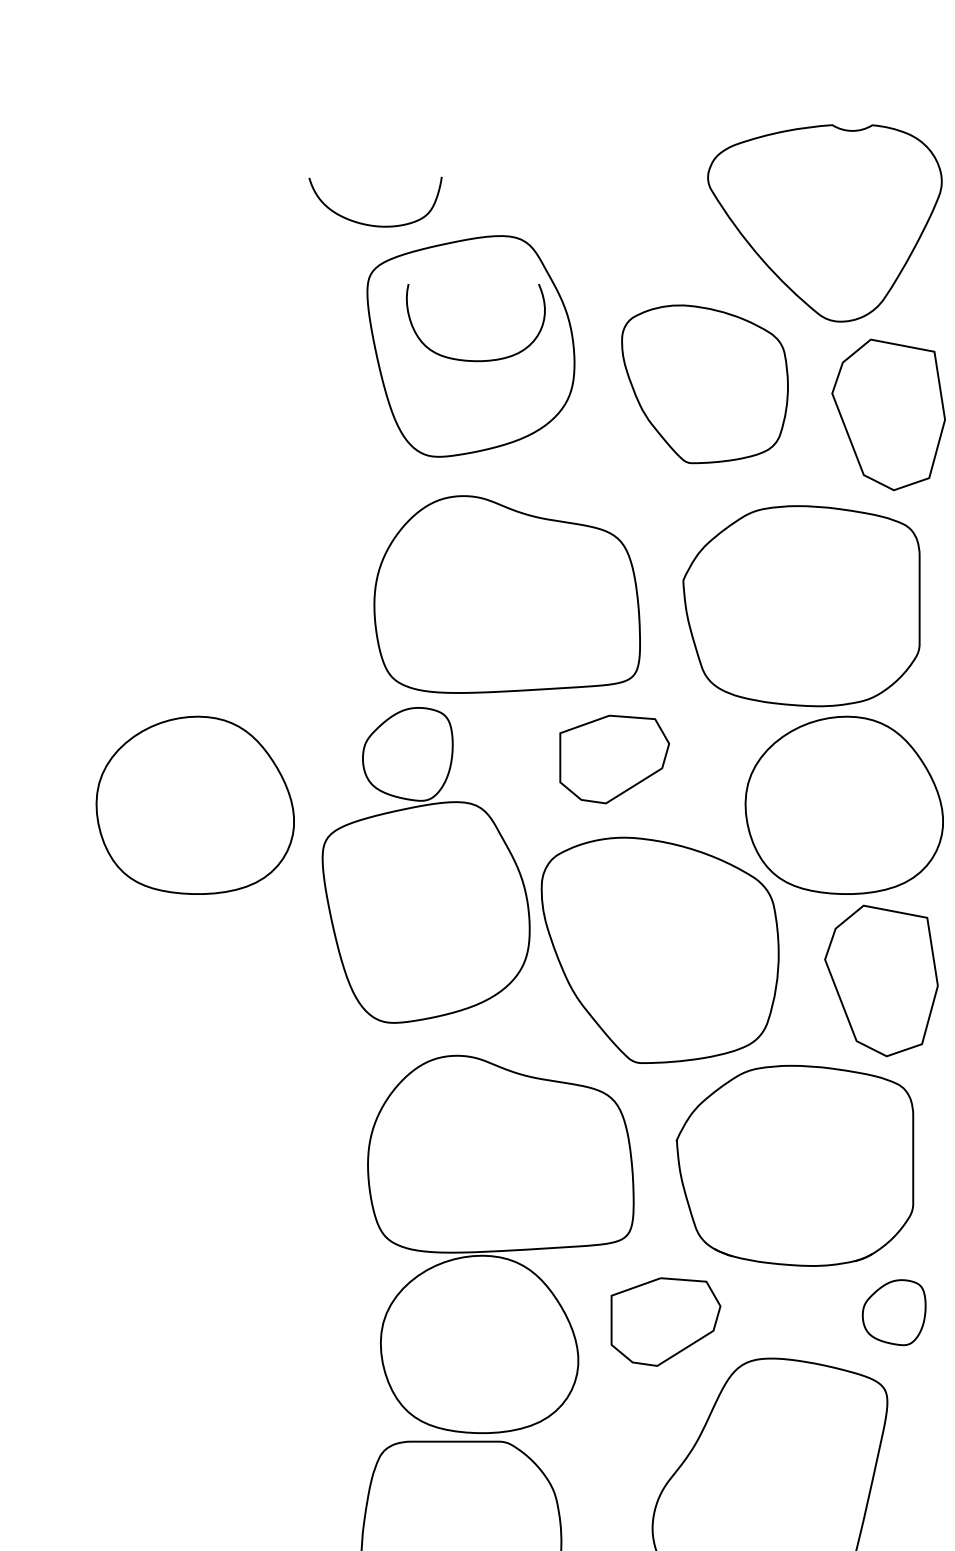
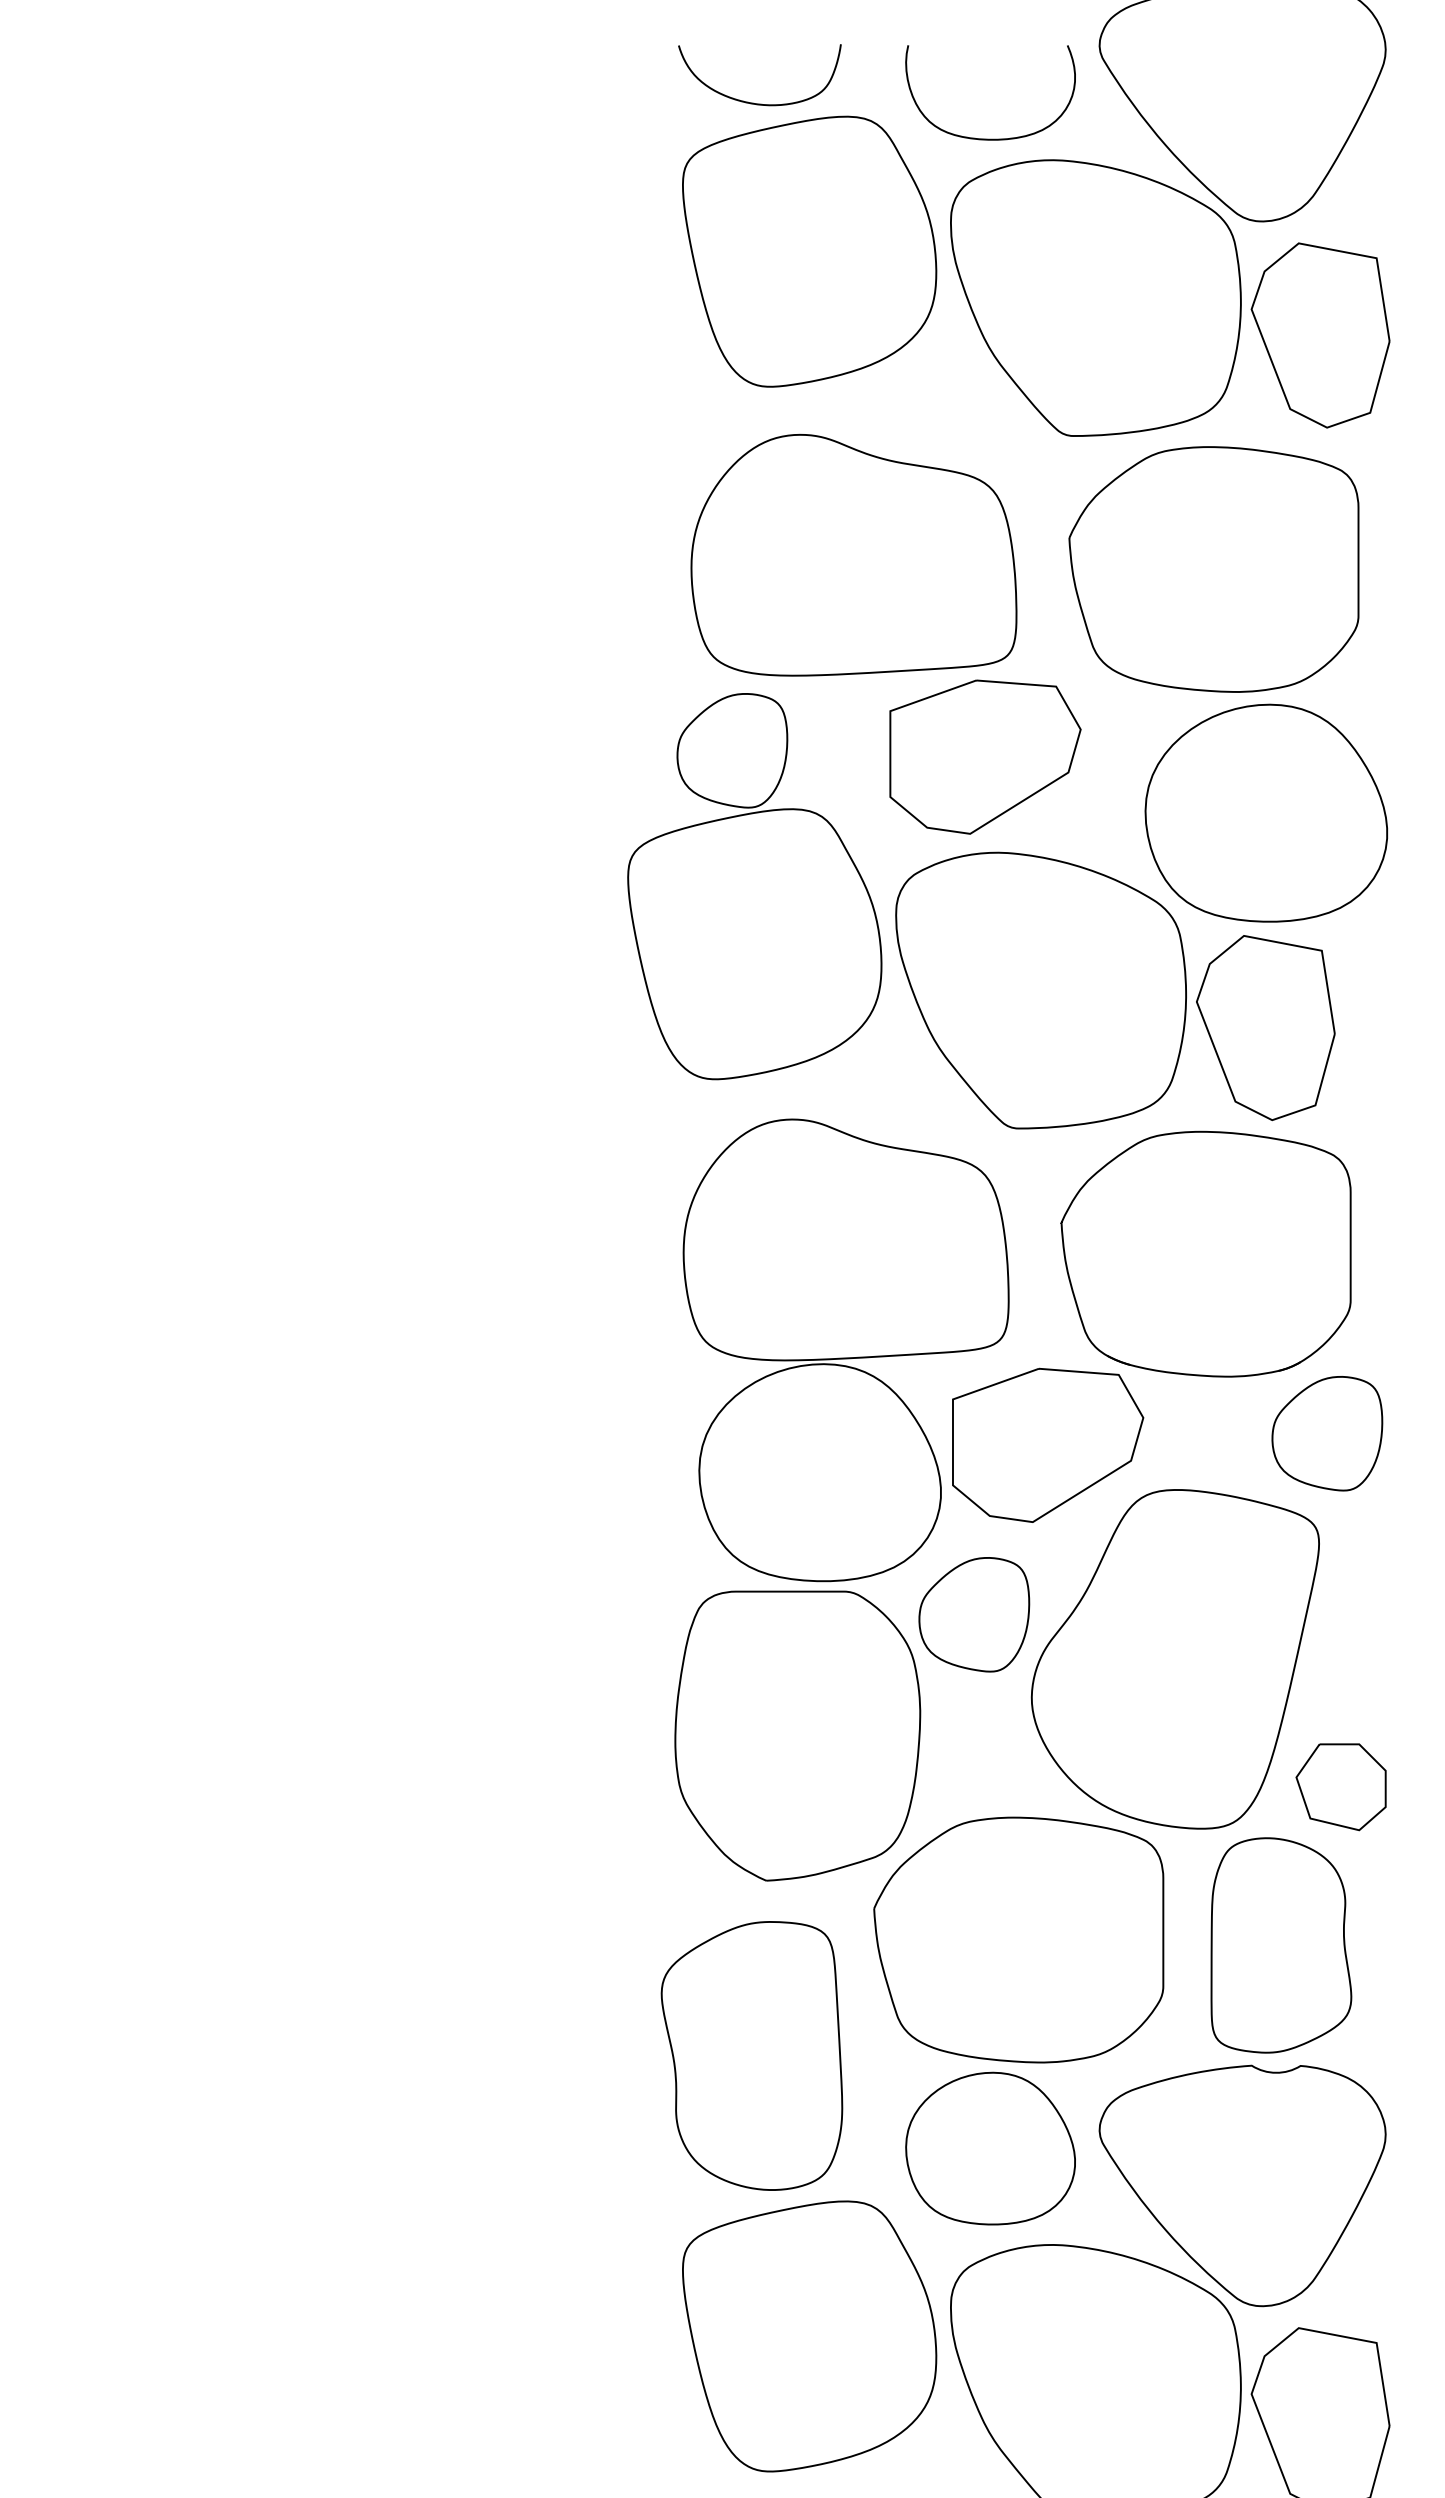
curve: (370, 224) -> (753, 102), moved
curve: (475, 360) -> (990, 138), moved
part: (704, 383) -> (1095, 297), size x1.43
part: (614, 759) -> (985, 756), size x1.43
part: (194, 804) -> (471, 812), removed
part: (881, 981) -> (1265, 1028), moved
part: (894, 1312) -> (1327, 1433), size x1.43
part: (666, 1321) -> (1048, 1444), size x1.43
part: (605, 1460) -> (974, 1614), added

